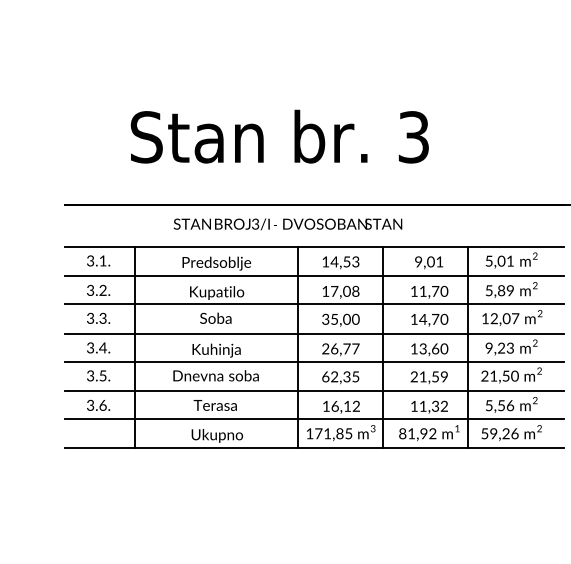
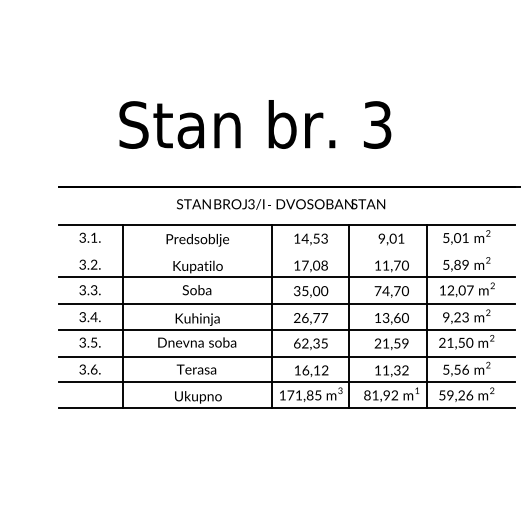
text: (287, 224) -> (280, 204), moved
line: (314, 276) -> (286, 251), removed
text: (414, 319) -> (378, 291), 14,70 -> 74,70

